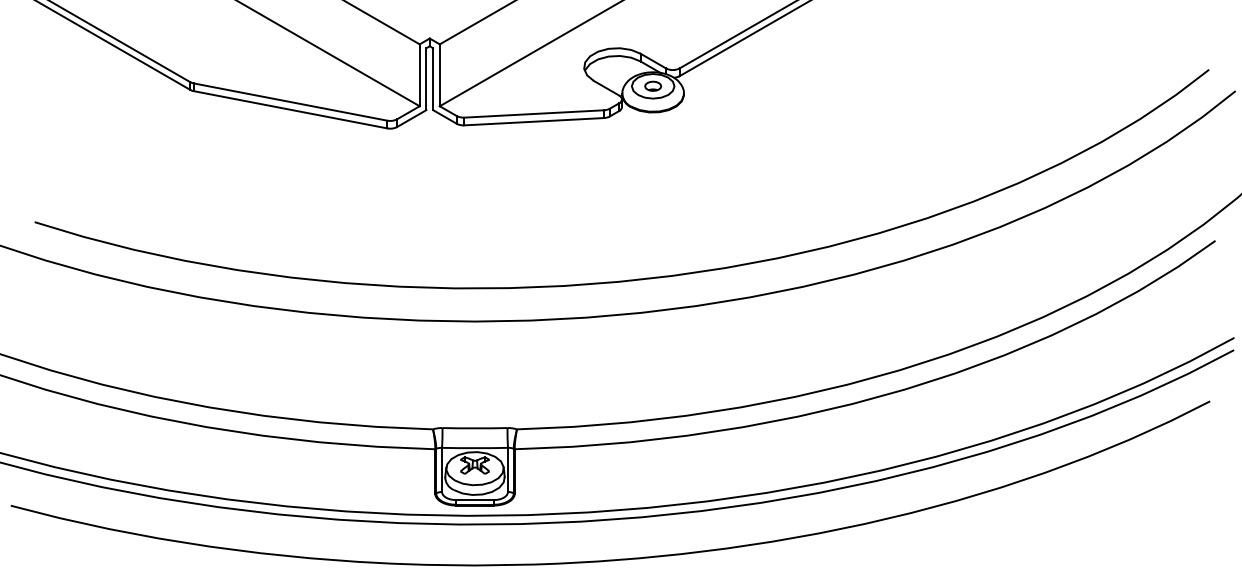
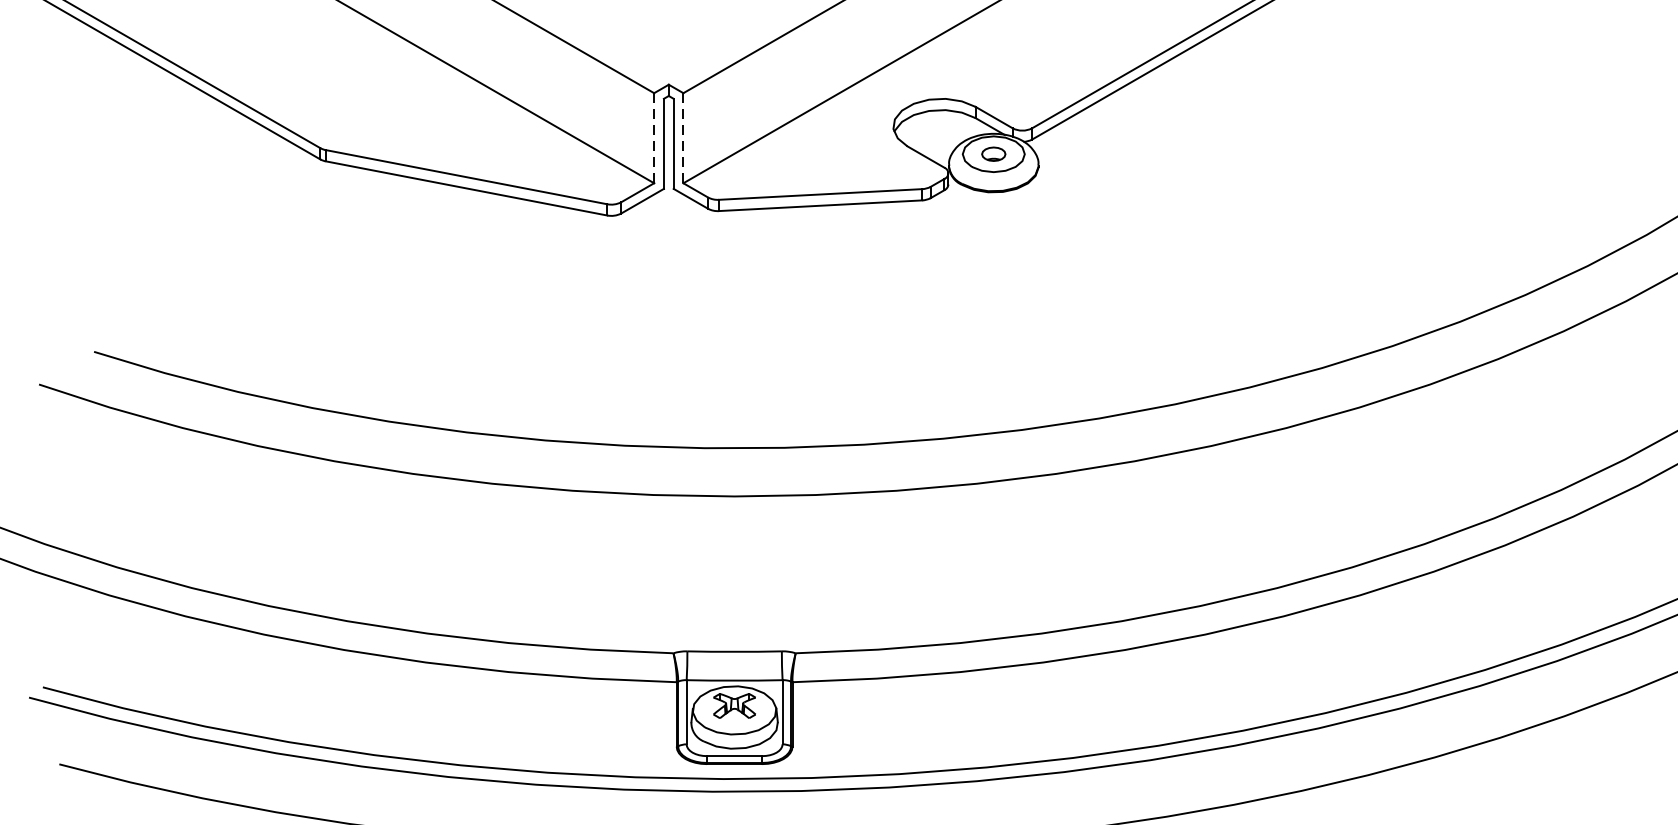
line: (419, 75) -> (653, 138), solid -> dashed
line: (439, 75) -> (682, 138), solid -> dashed

